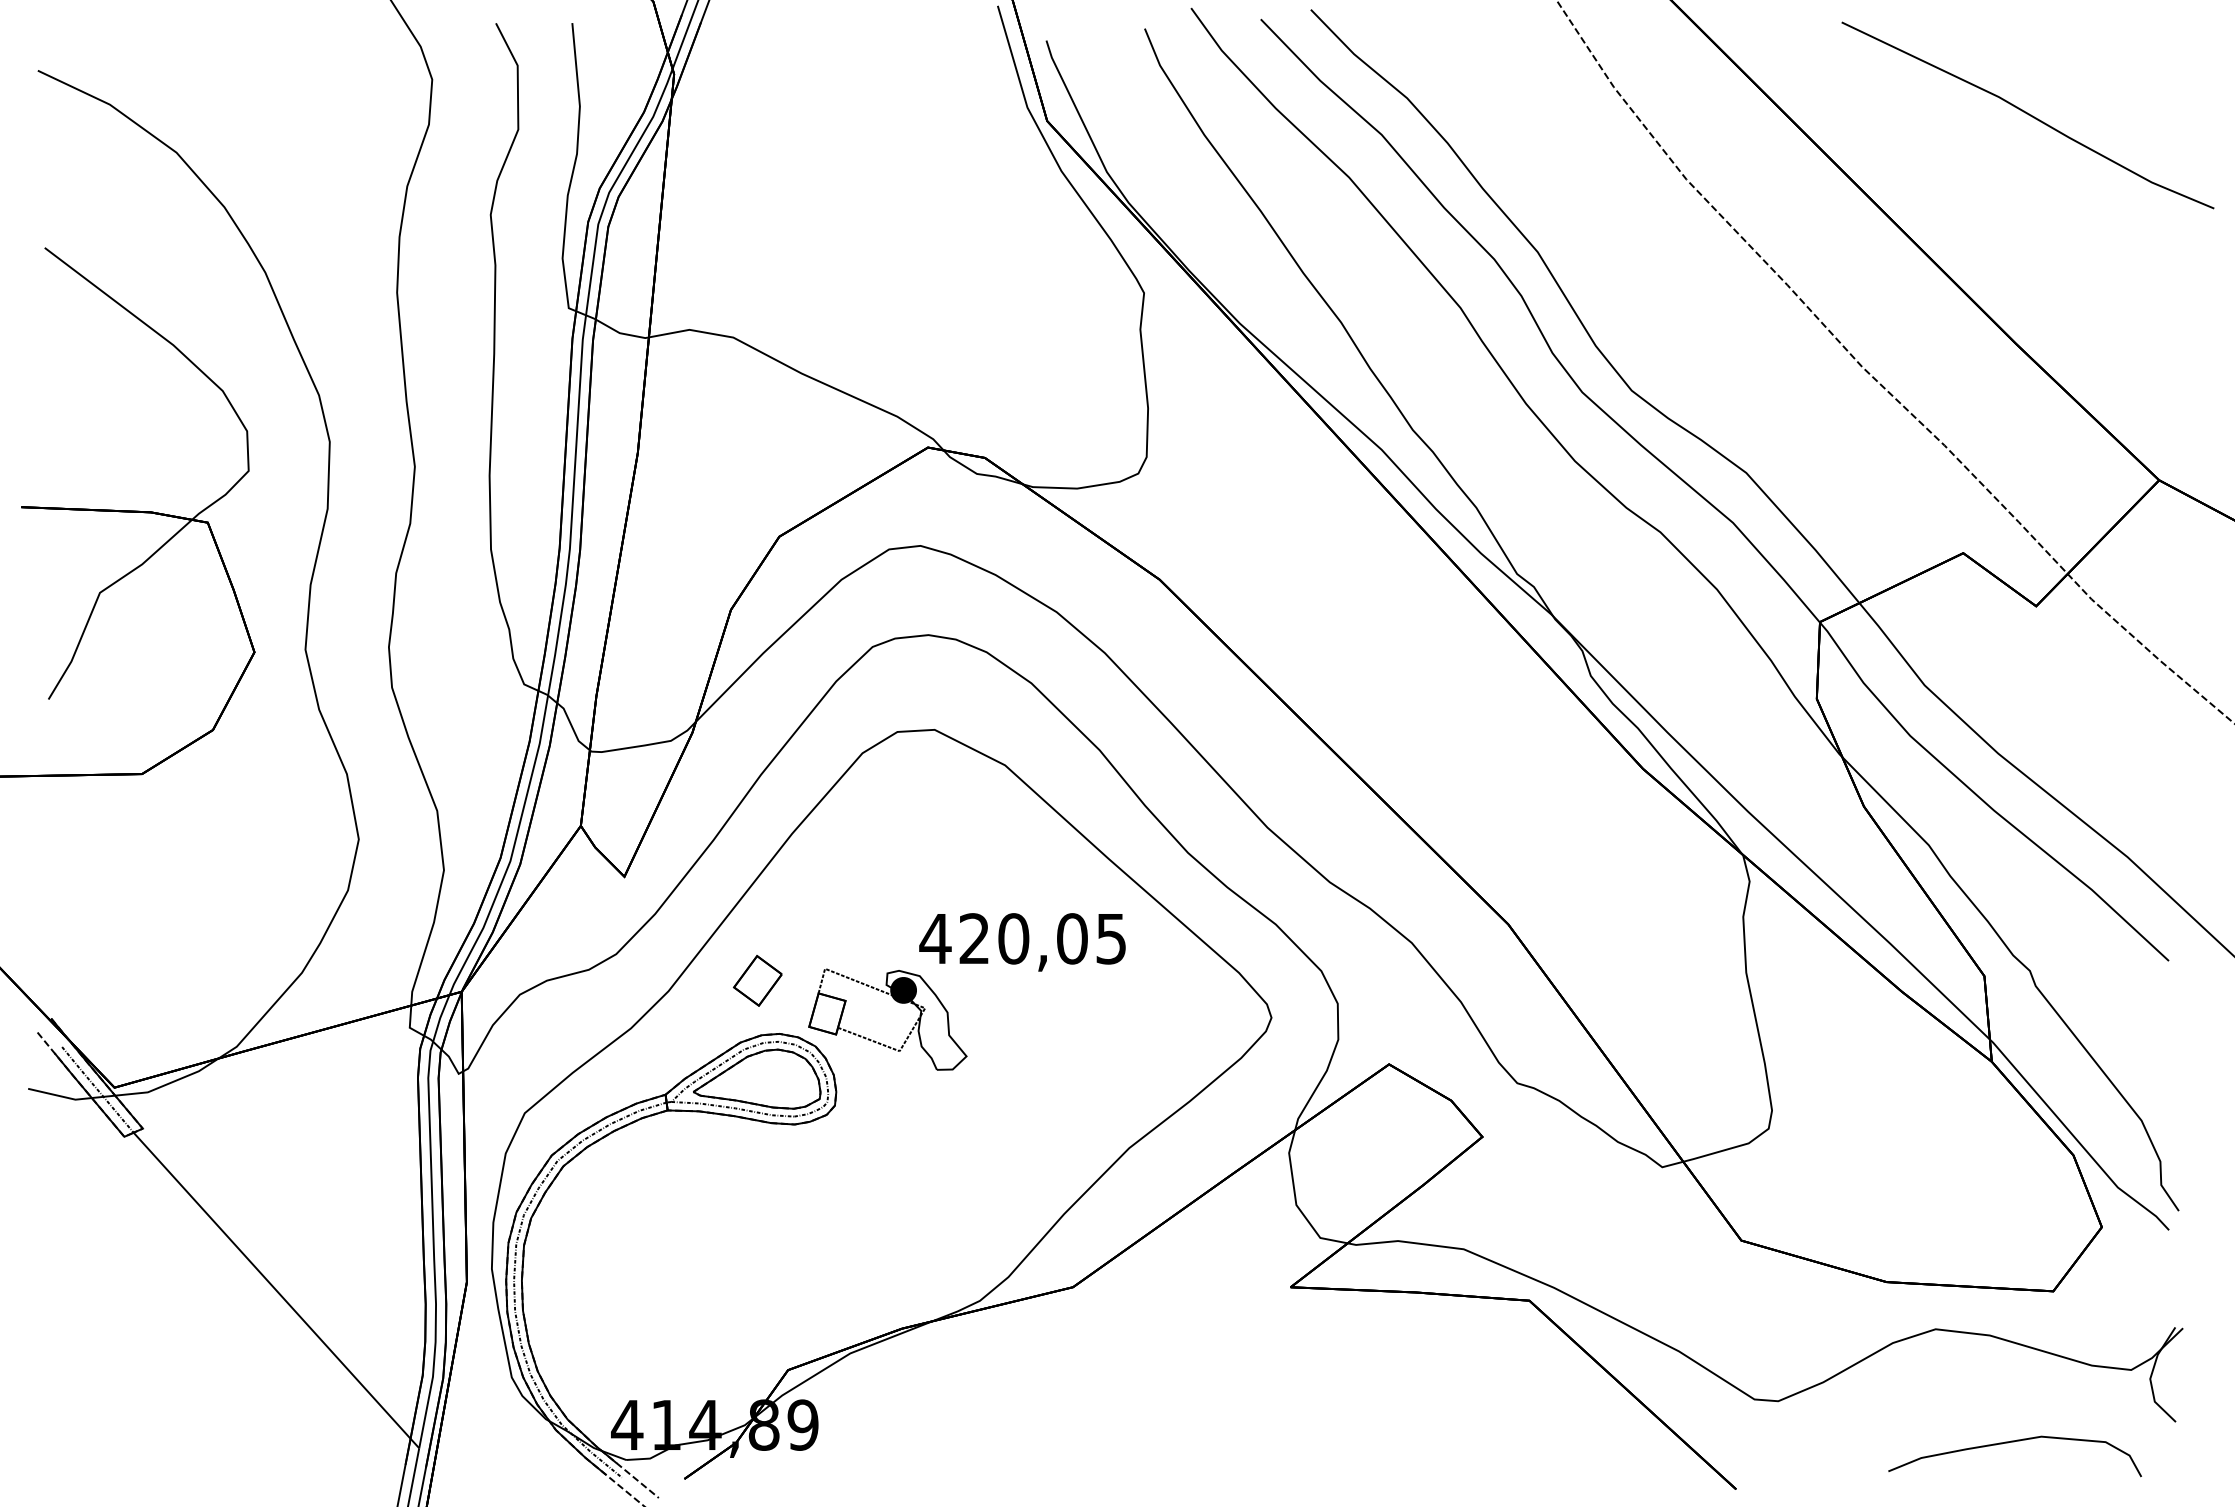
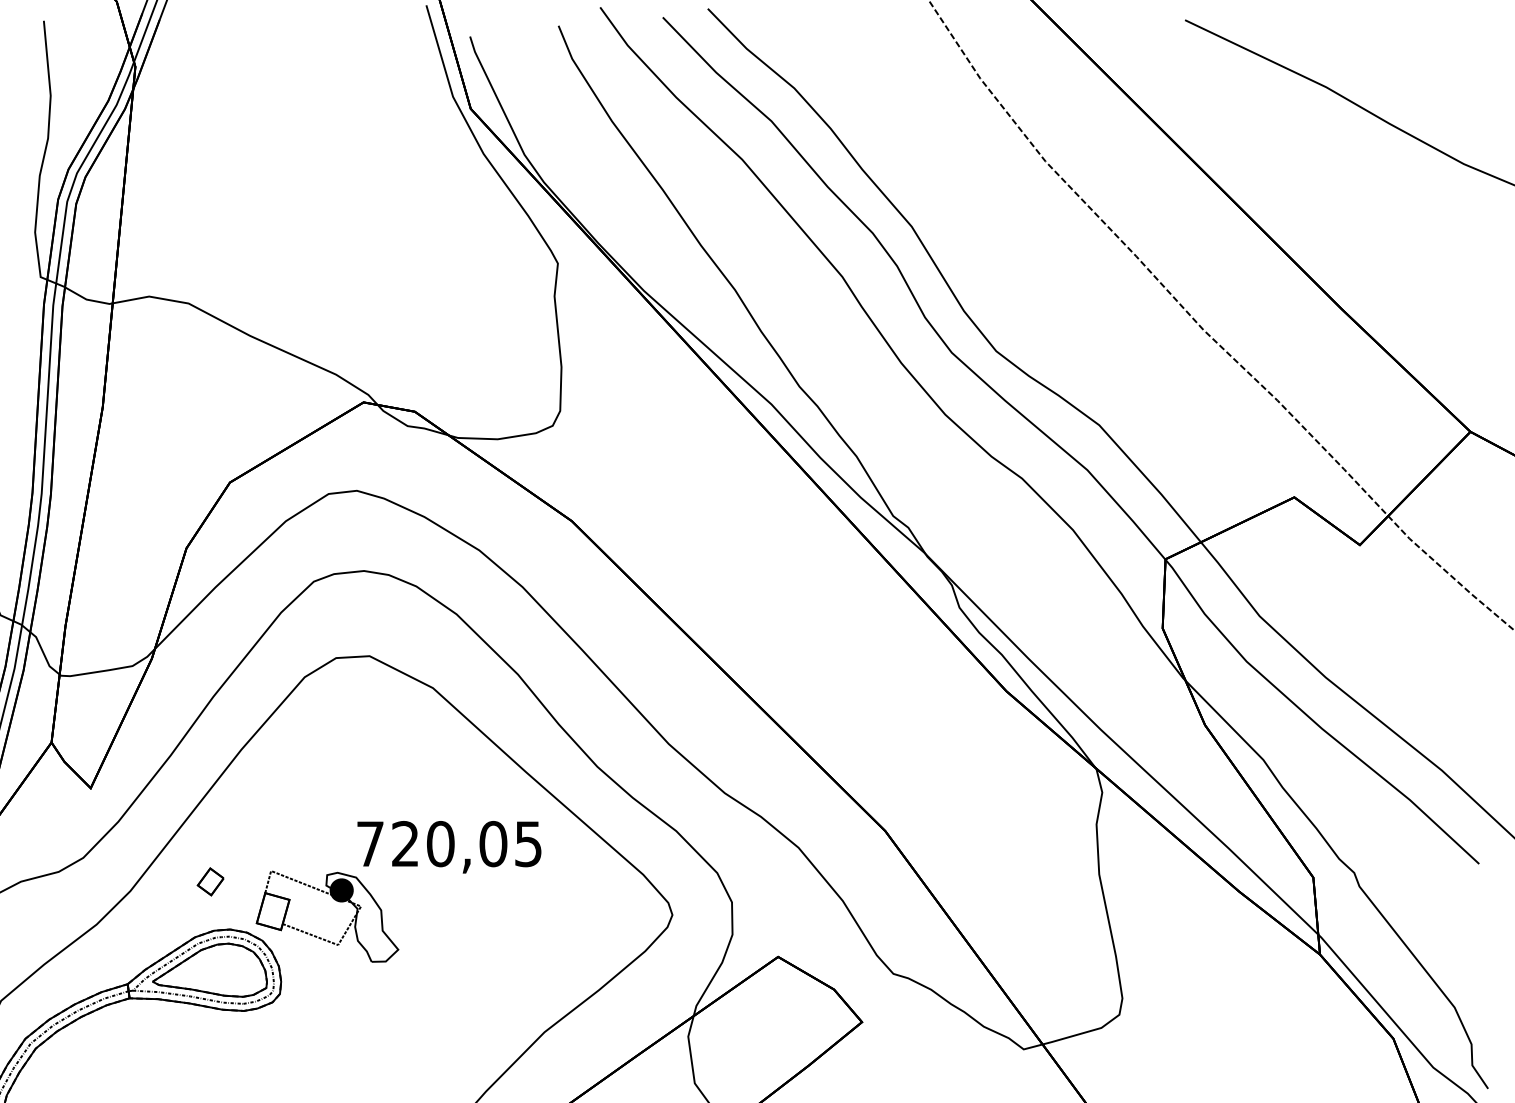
text: (935, 938) -> (370, 843), 420,05 -> 720,05
part: (757, 980) -> (210, 881), size x0.6

